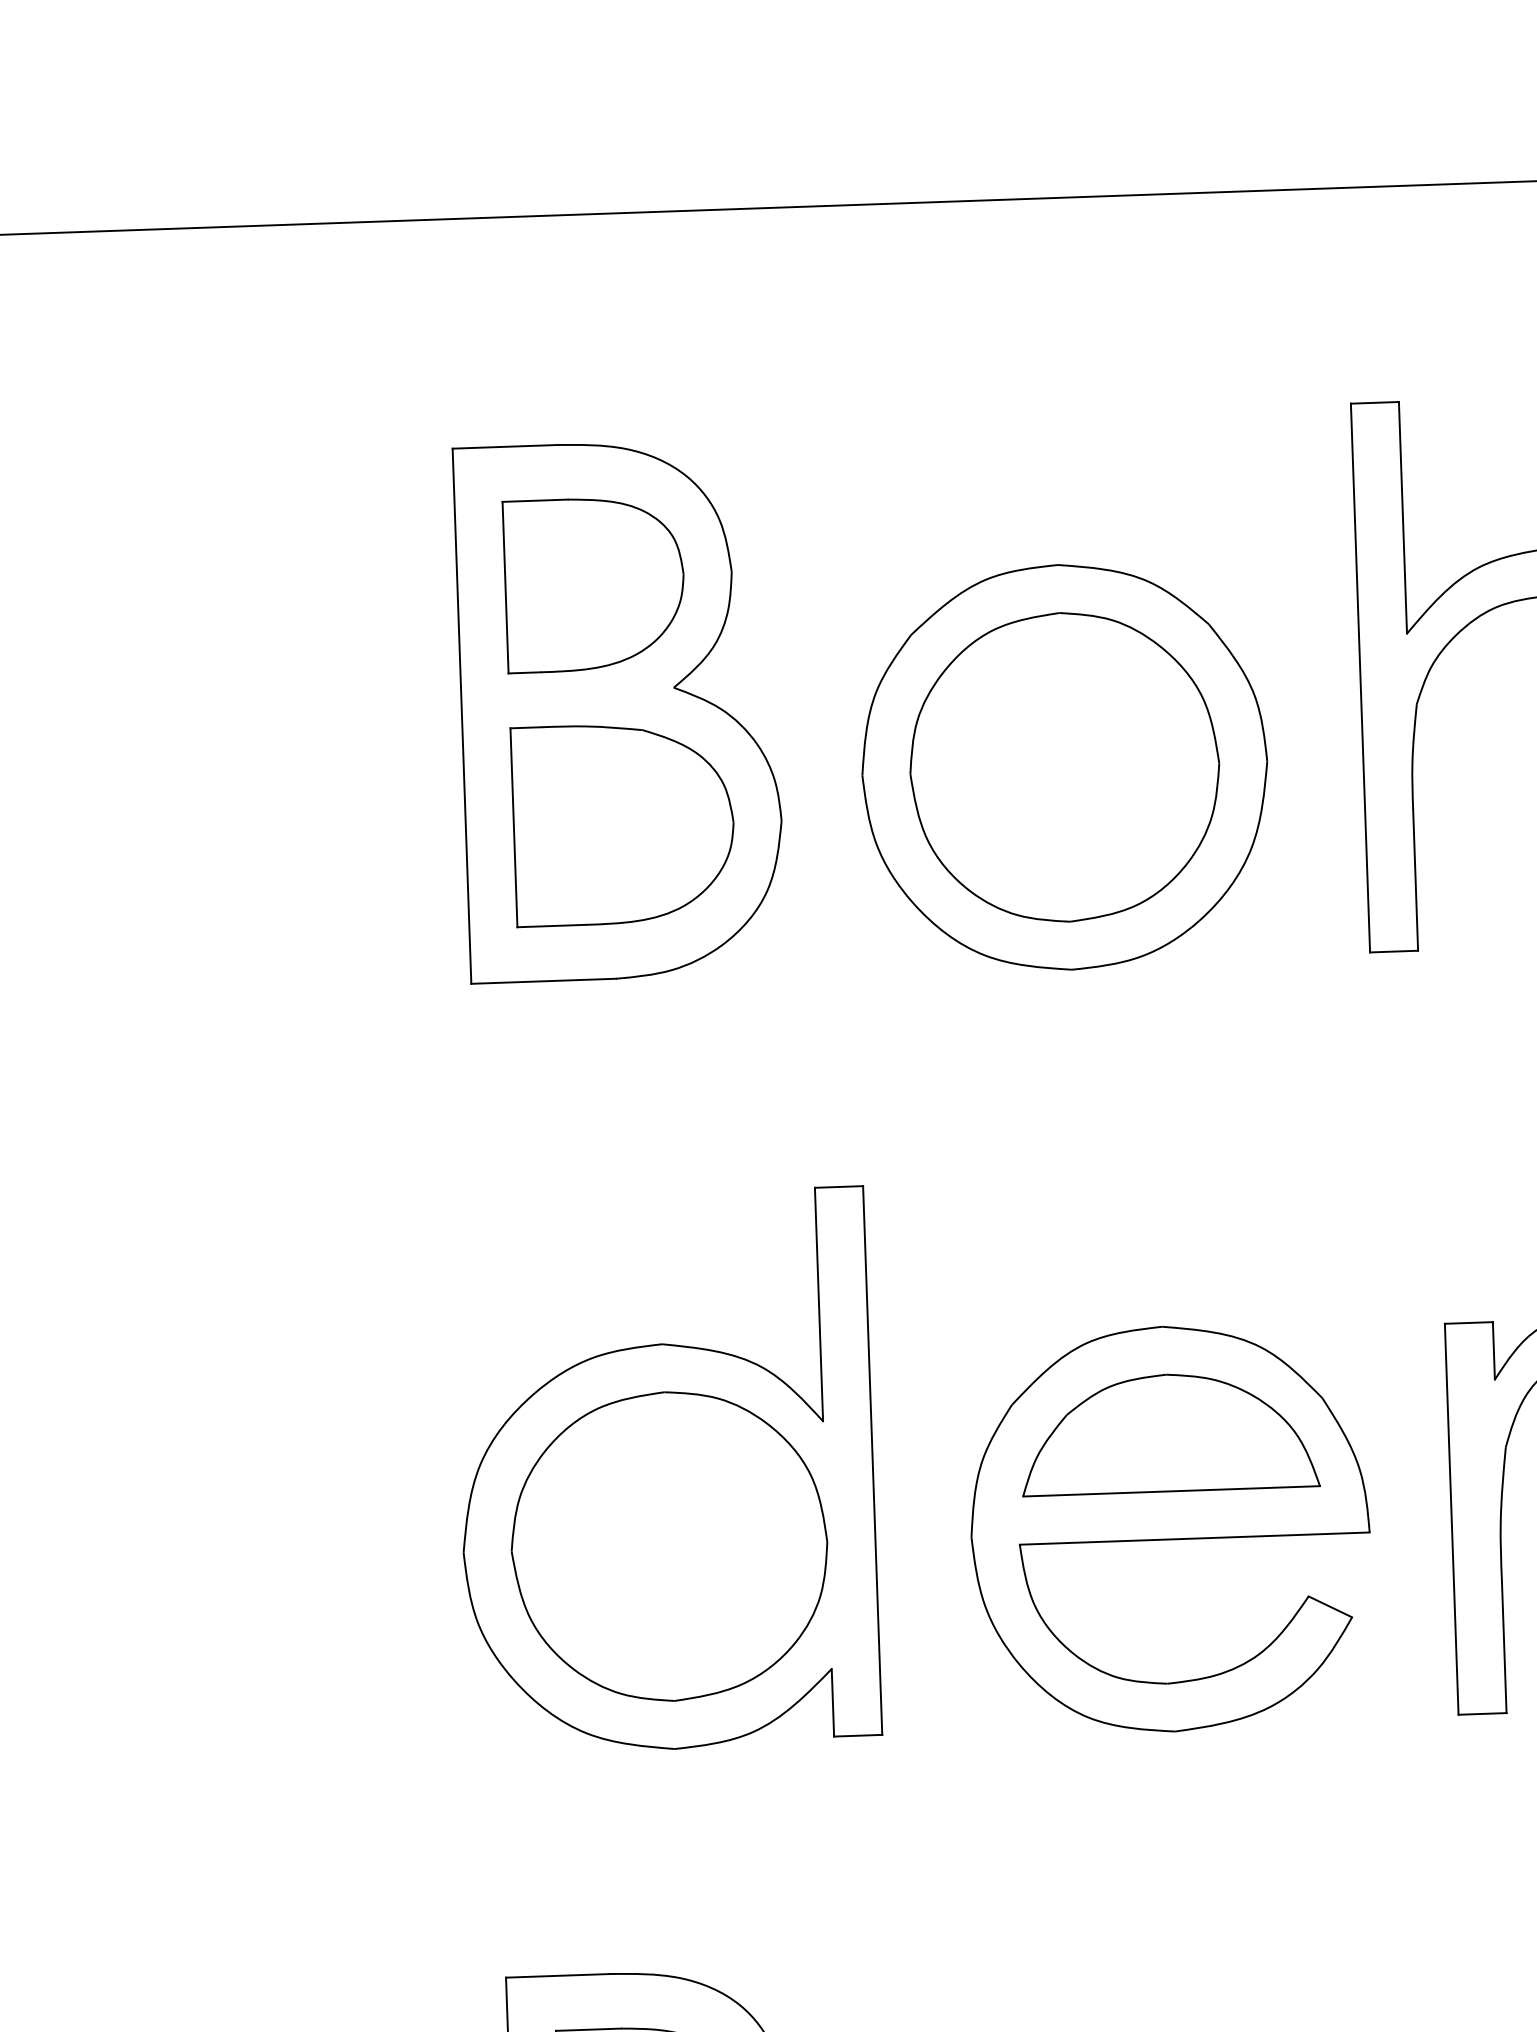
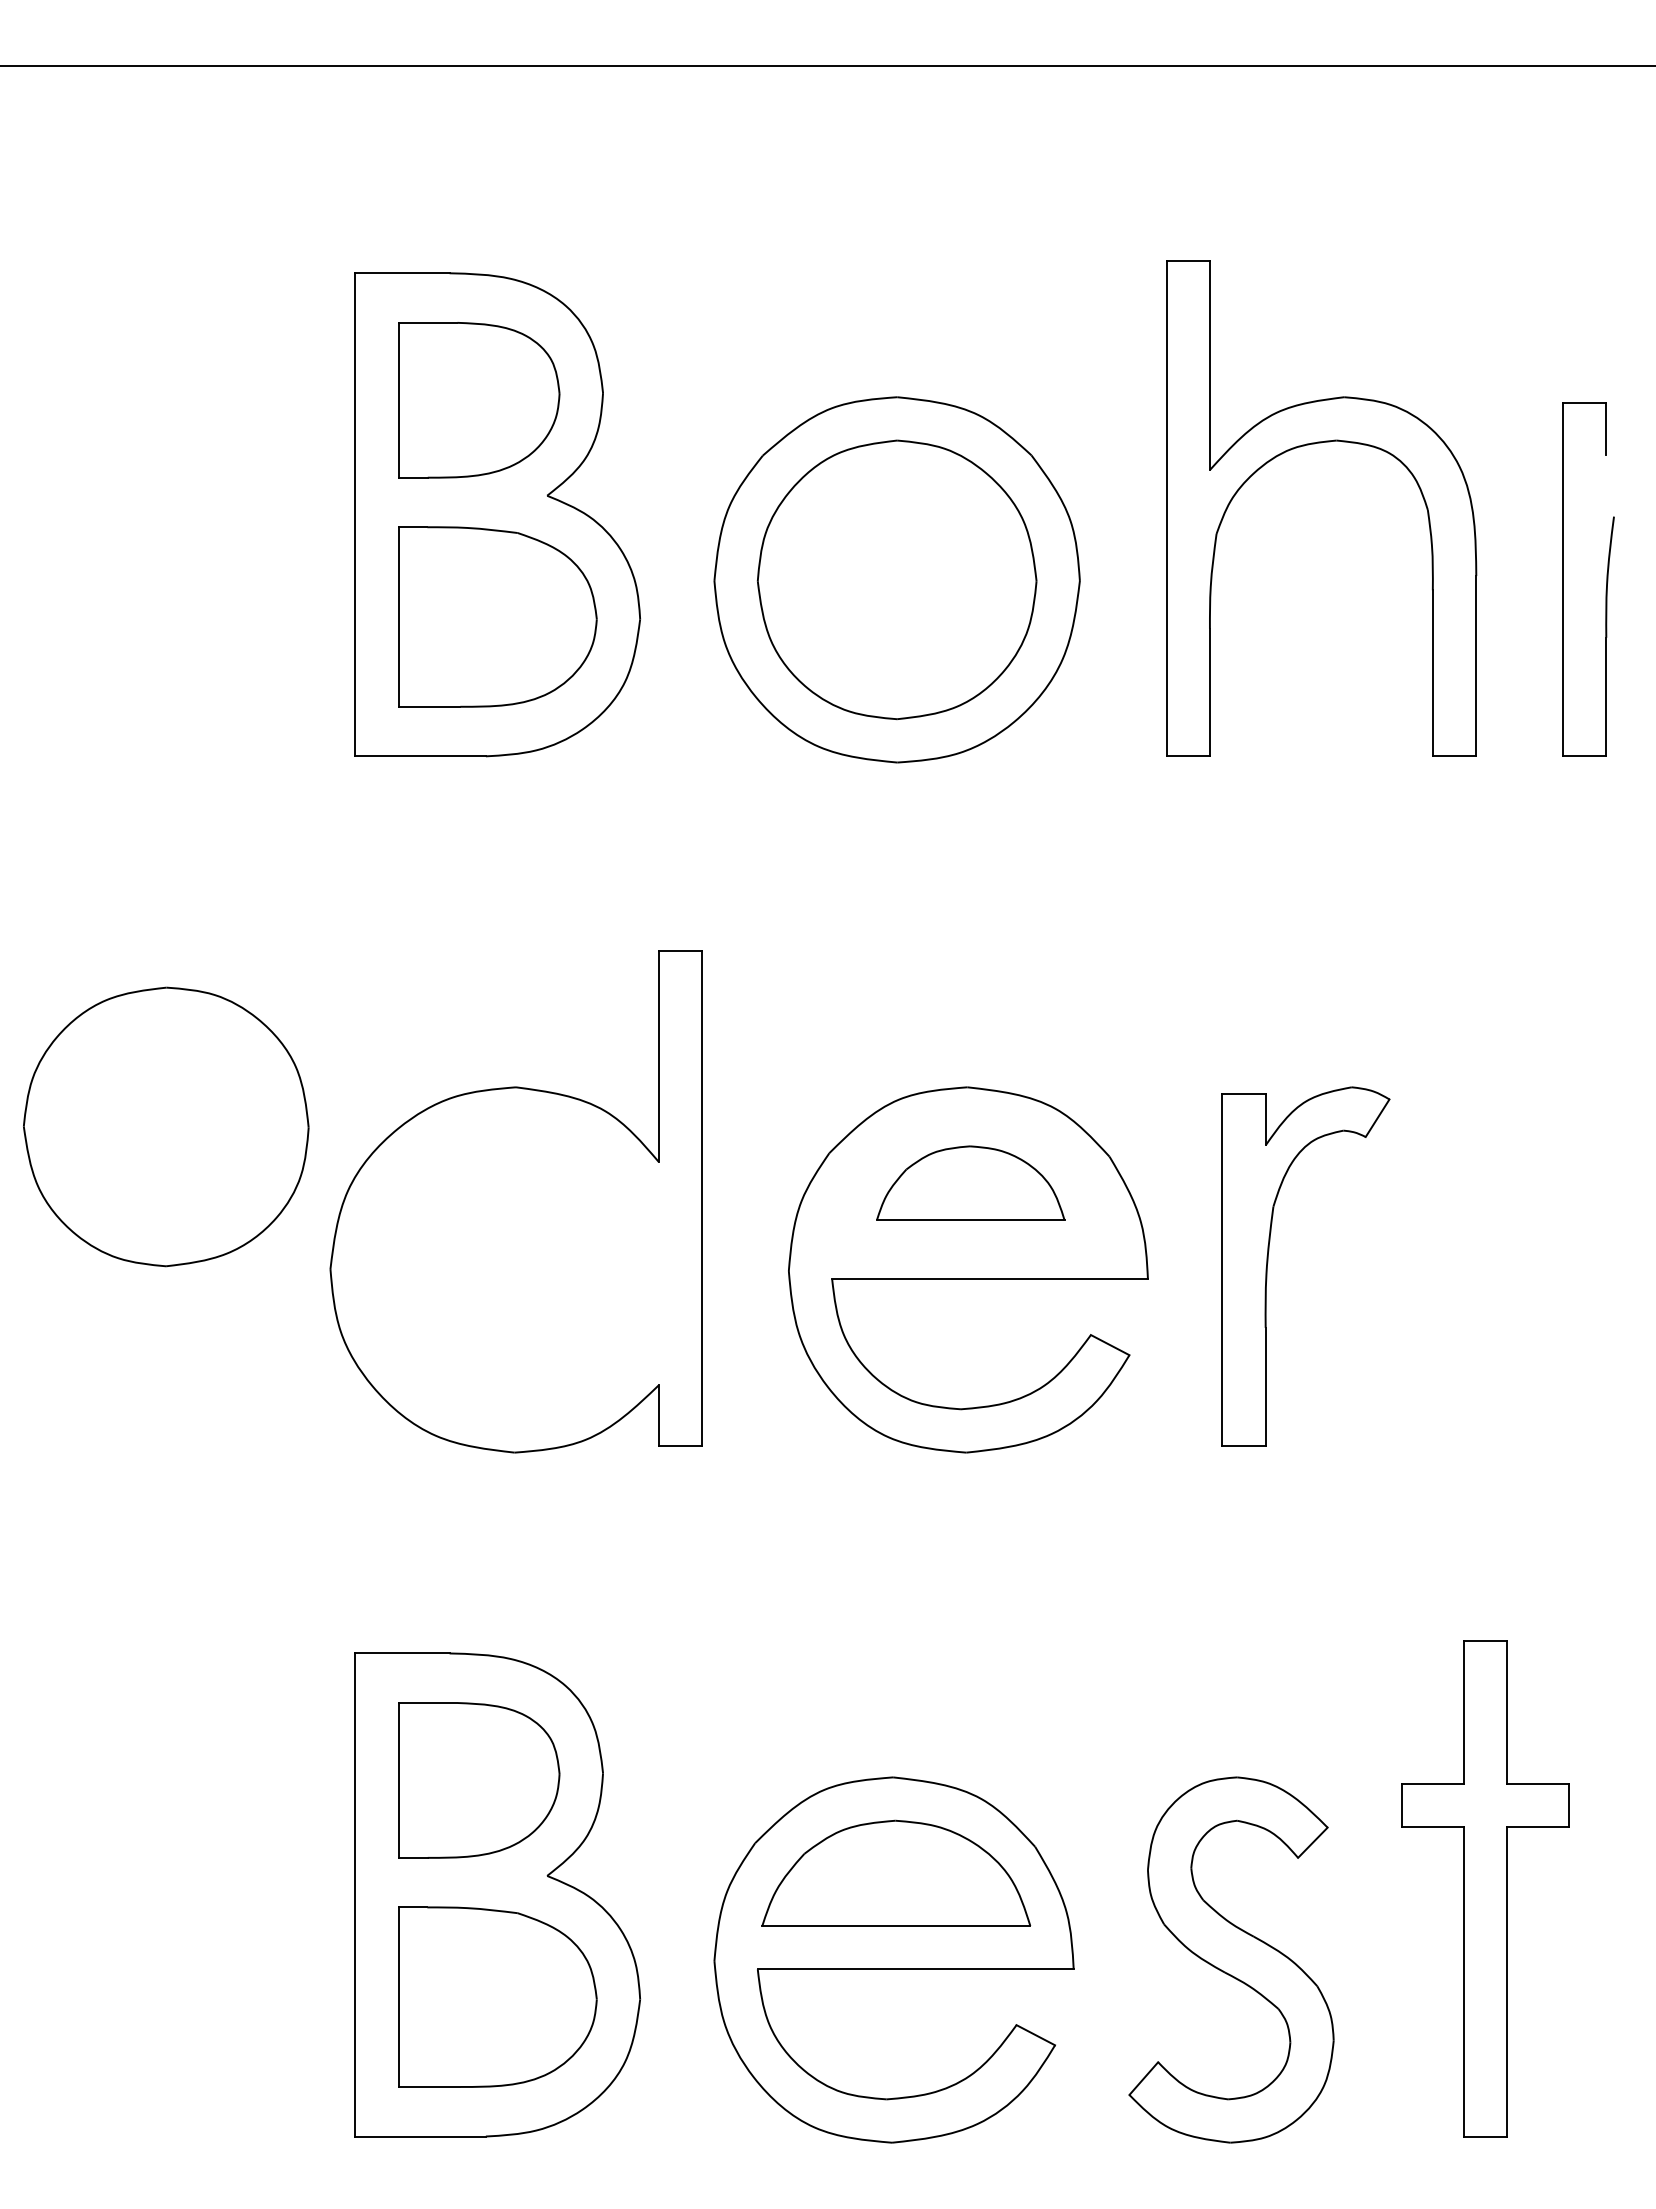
part: (1169, 1432) -> (970, 1182), size x0.7
part: (669, 1546) -> (166, 1126), moved

